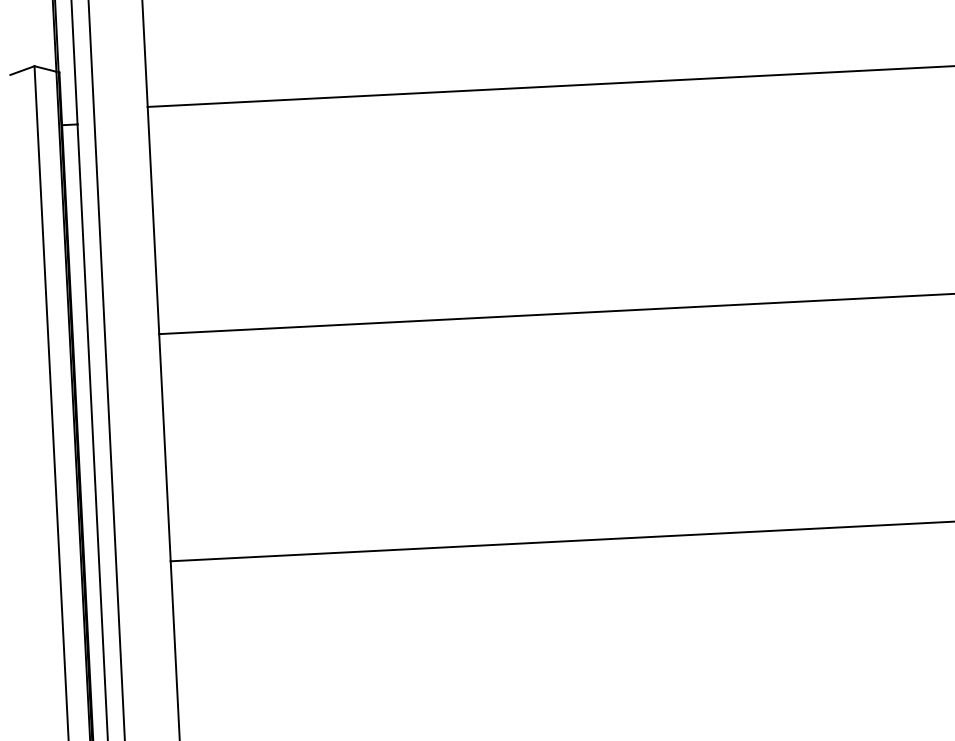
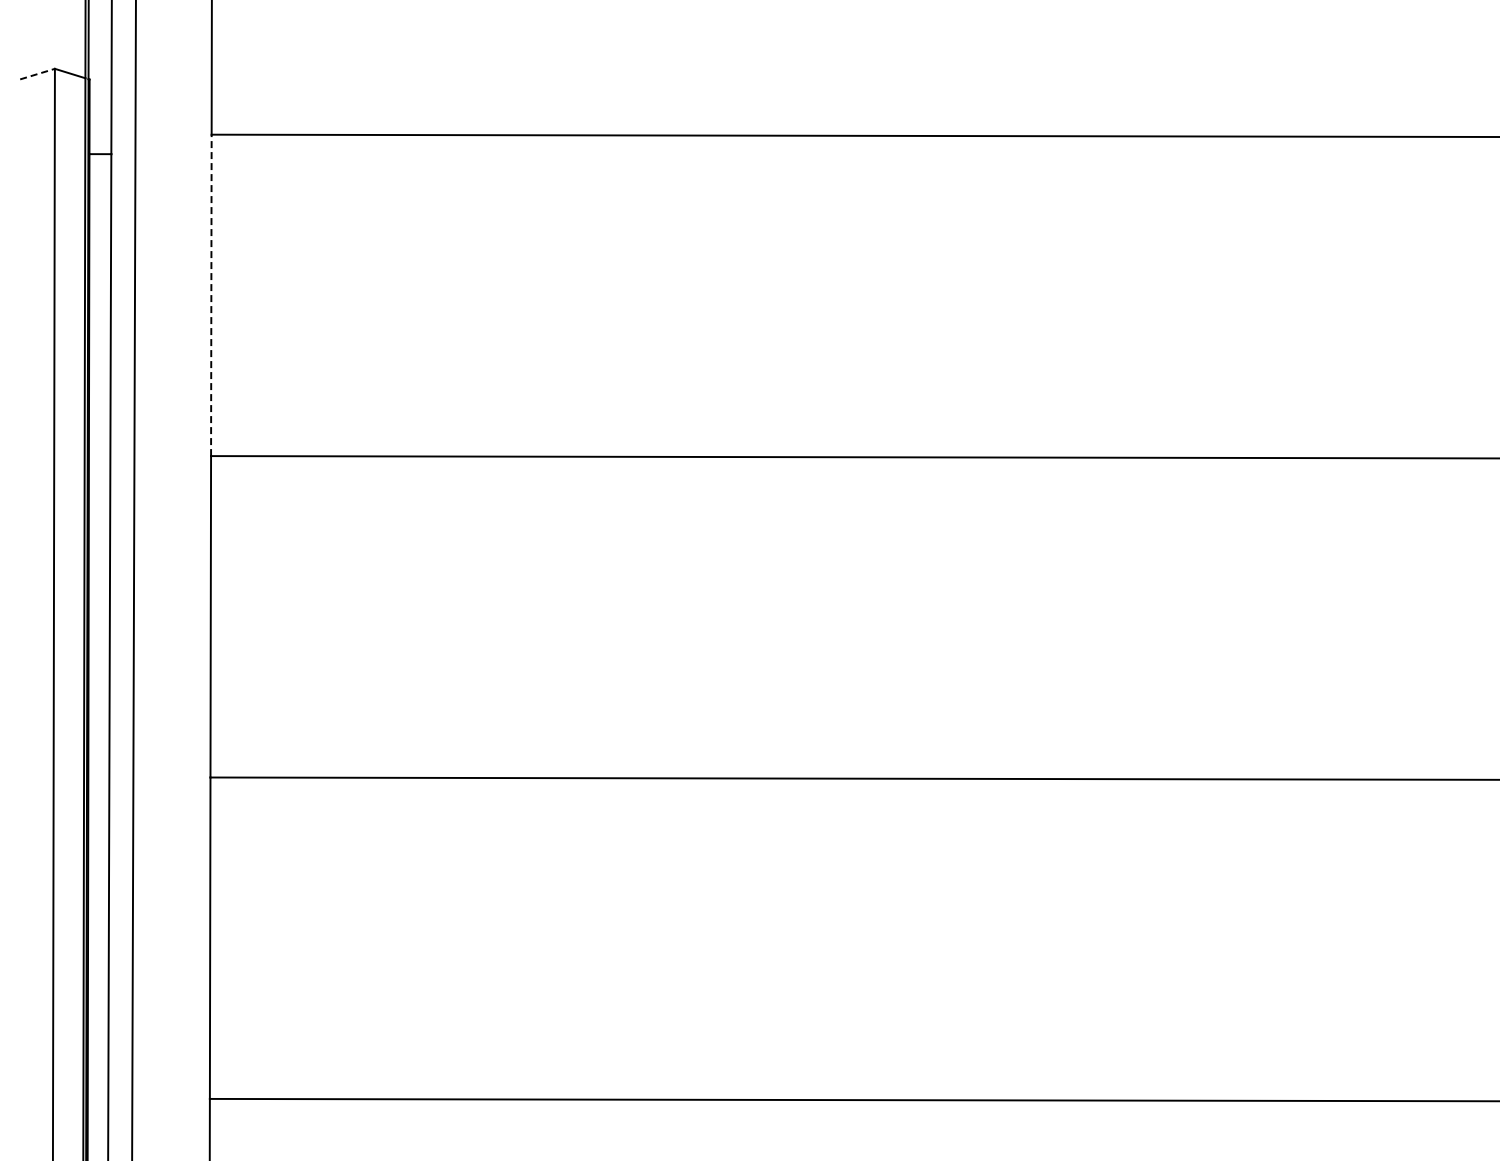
line: (23, 70) -> (38, 73), solid -> dashed
line: (153, 220) -> (211, 295), solid -> dashed

